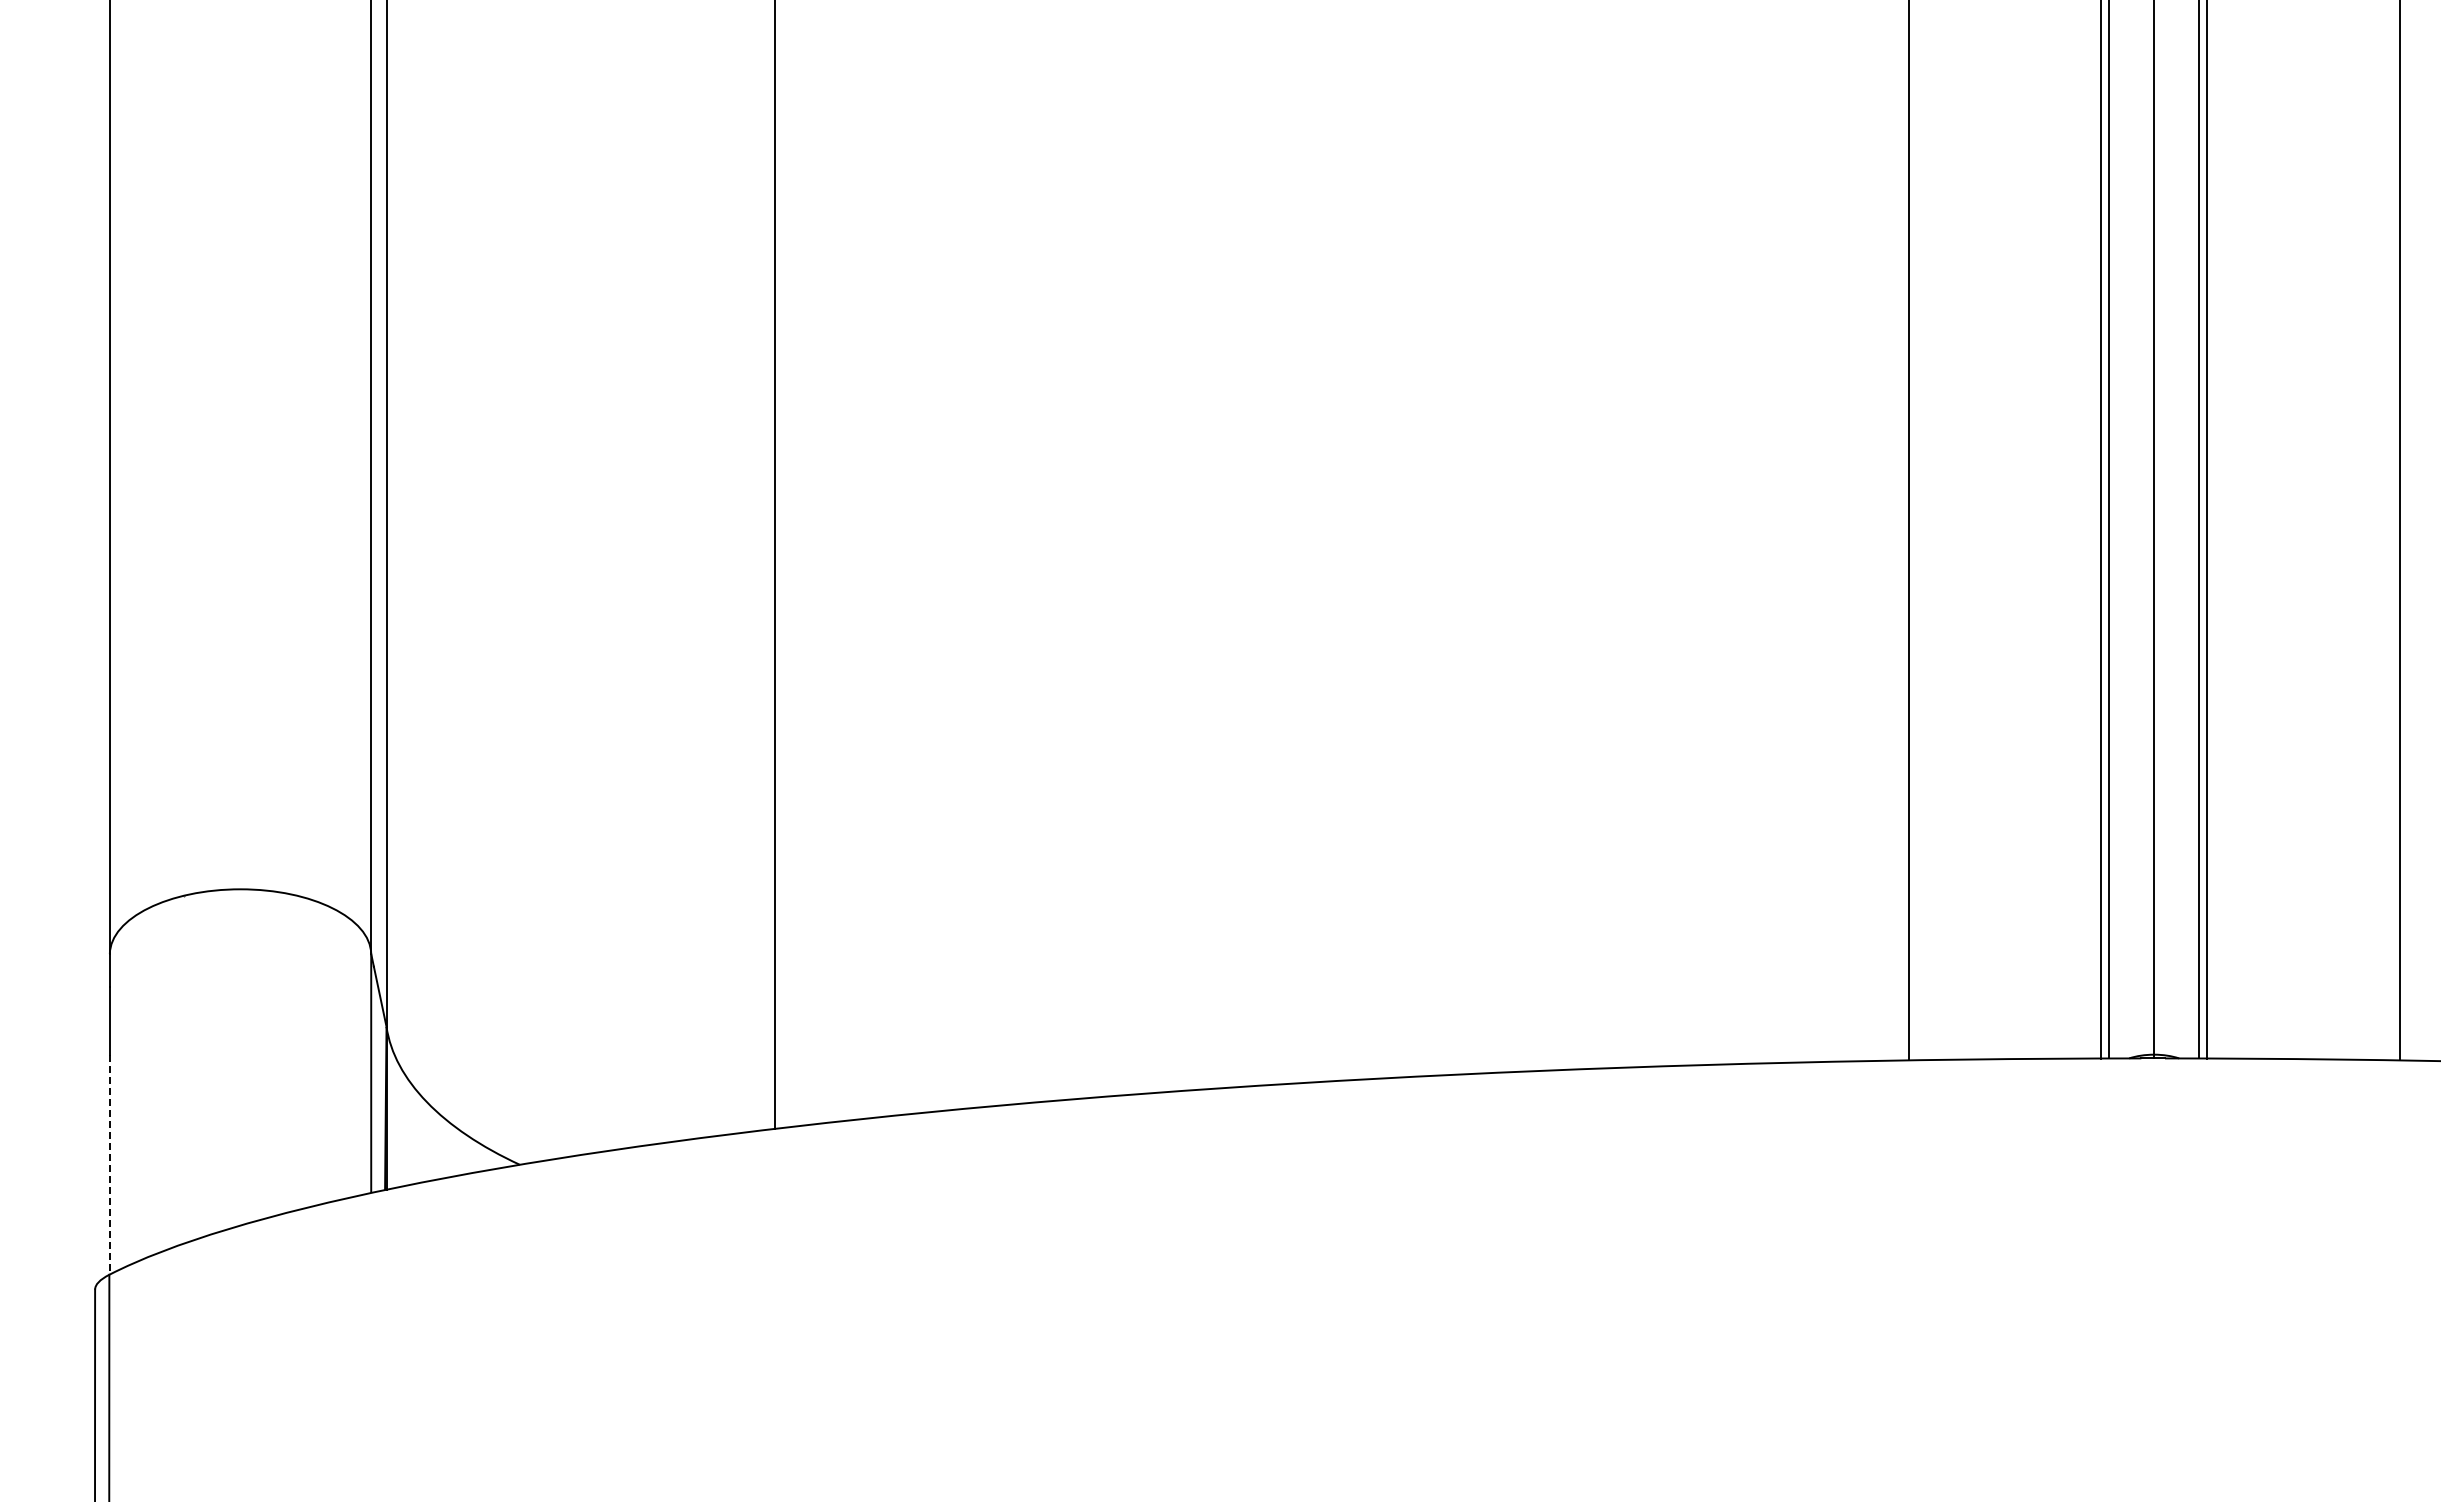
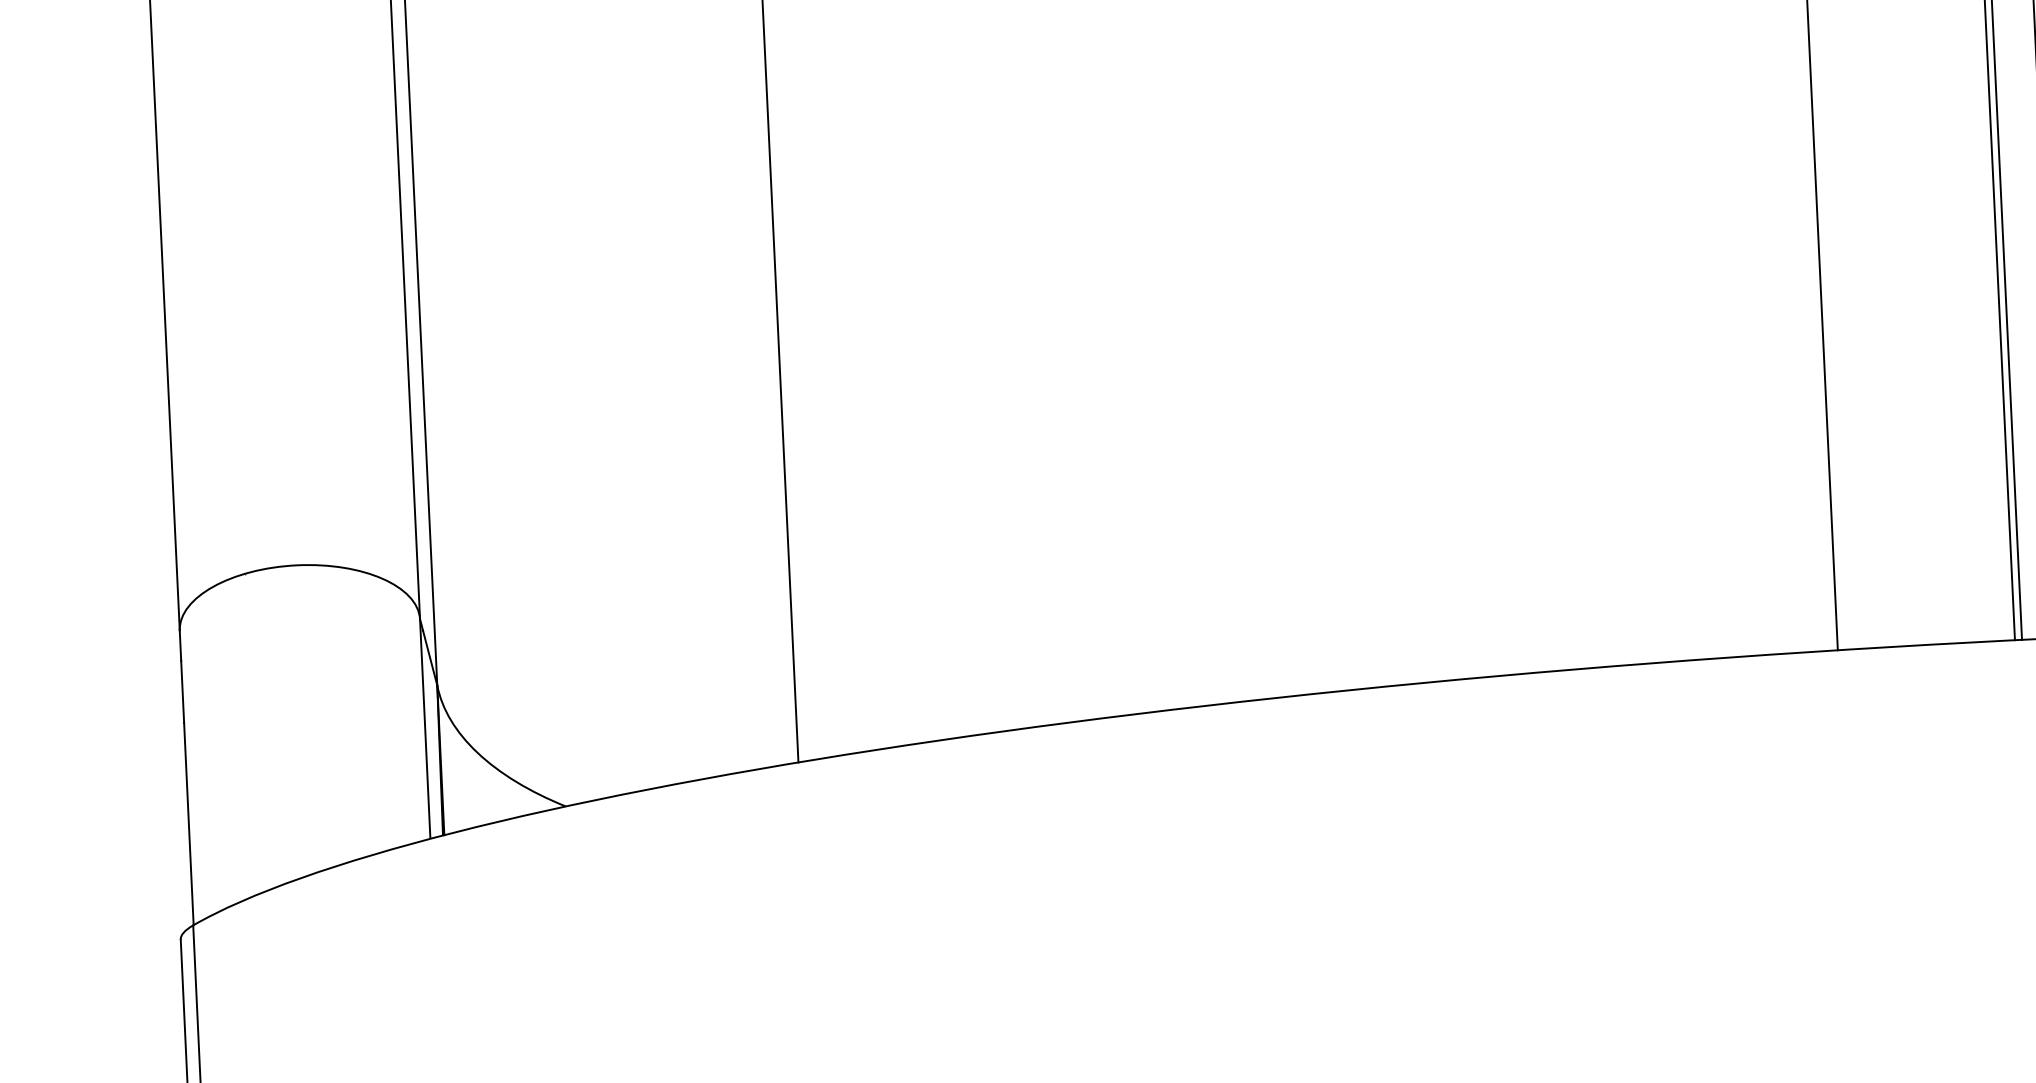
line: (109, 1164) -> (188, 823), dashed -> solid

